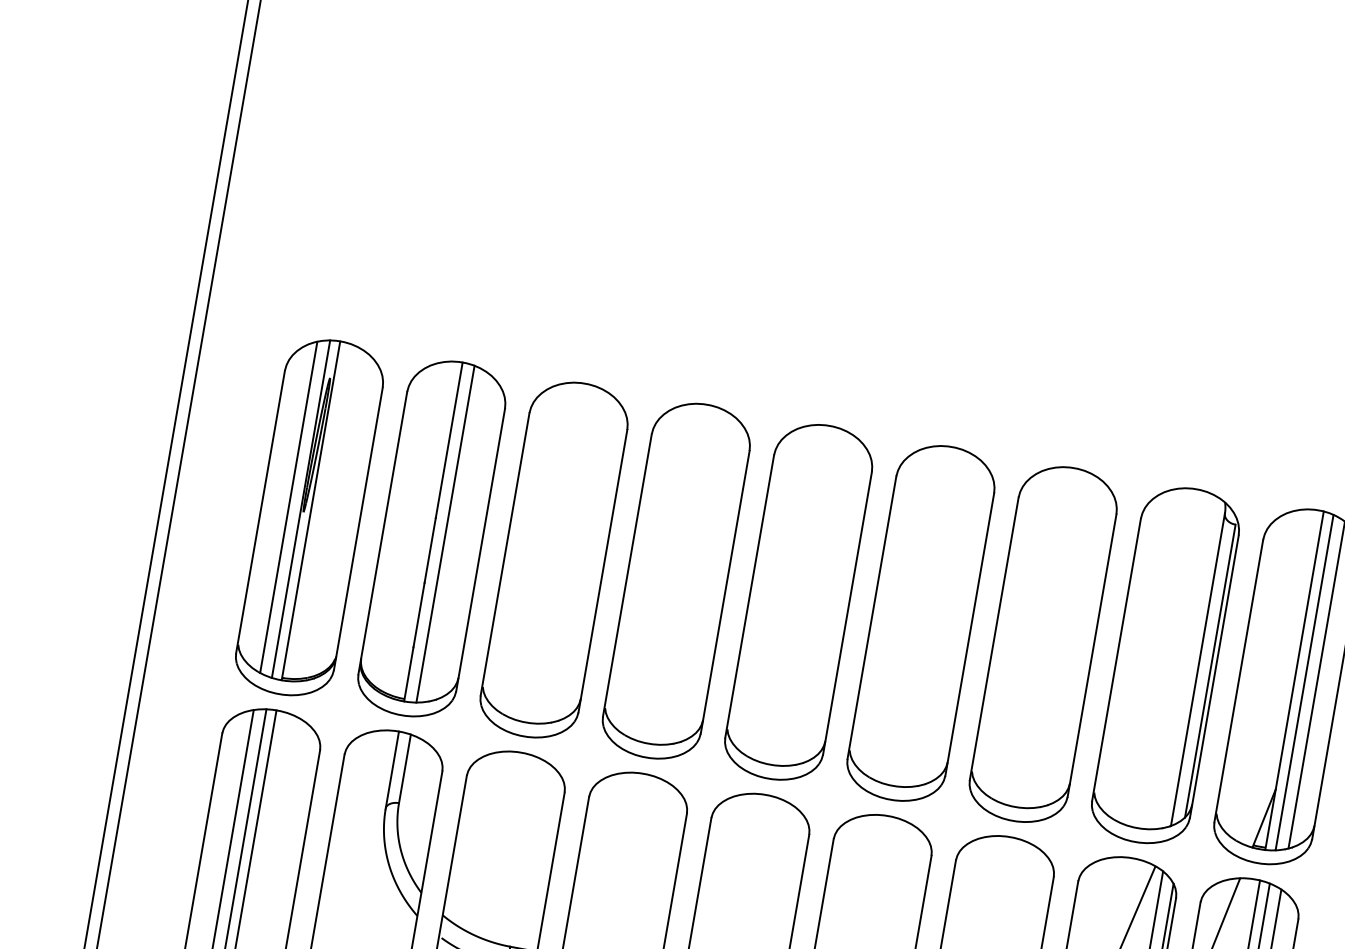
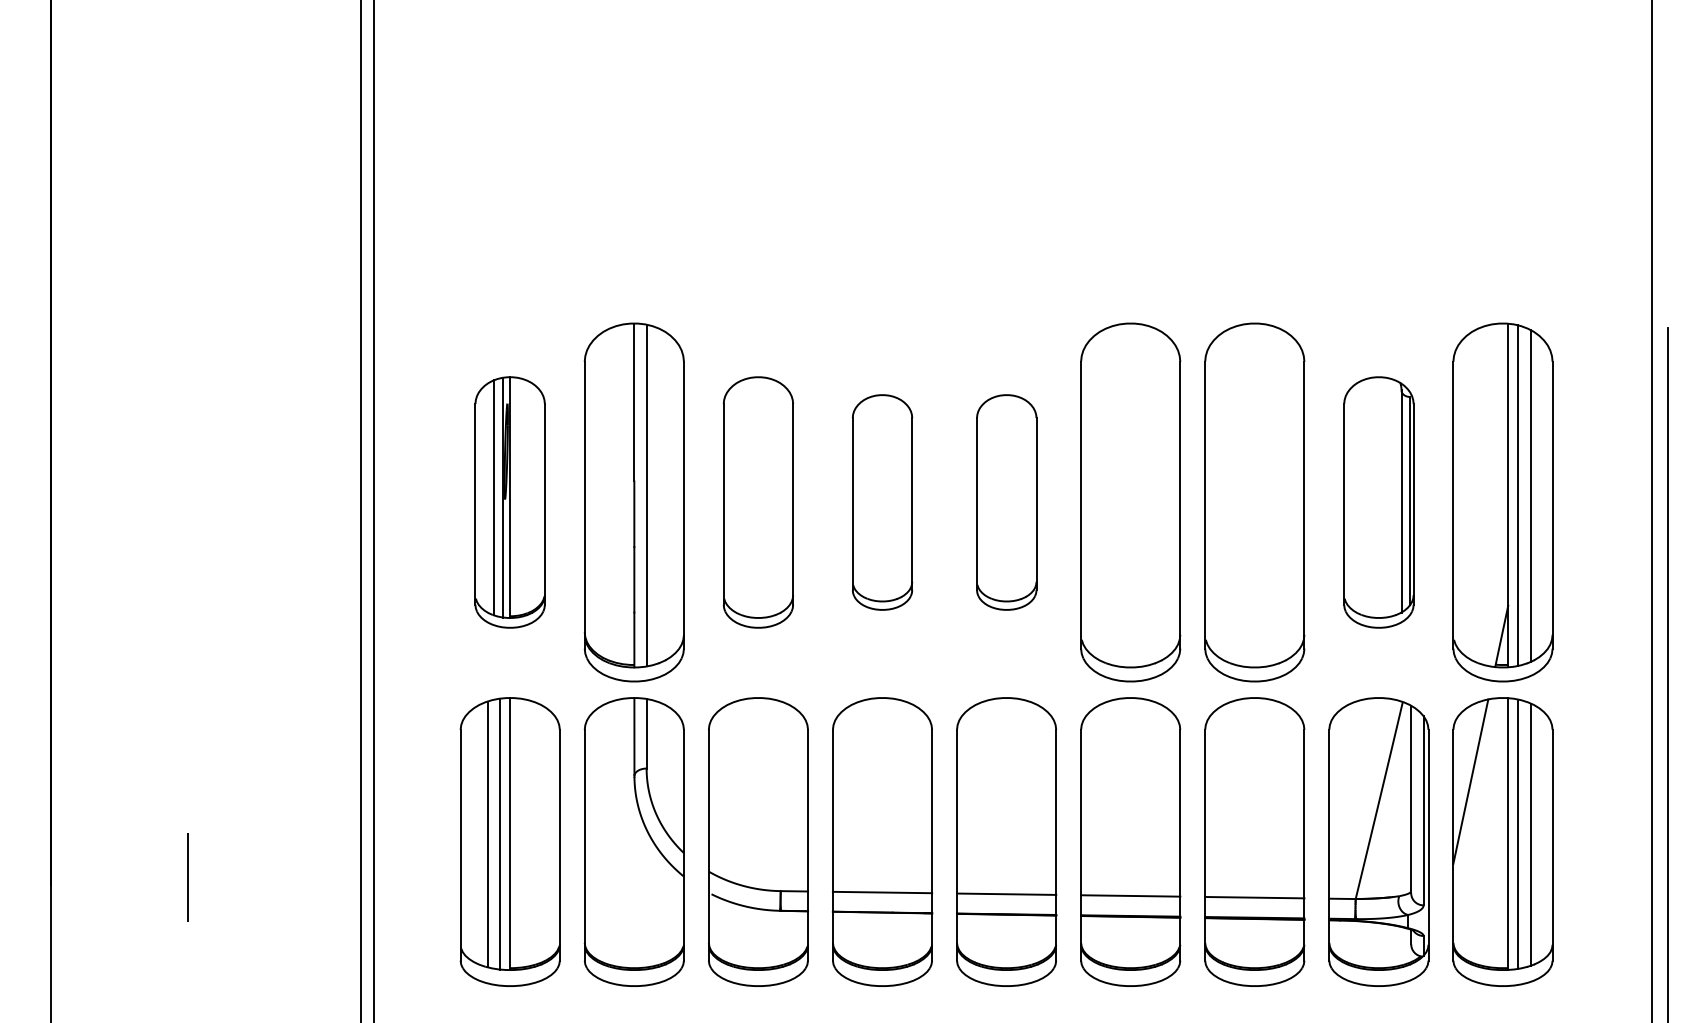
part: (309, 517) -> (509, 502), size x0.7
part: (554, 560) -> (758, 502), size x0.7
part: (676, 581) -> (882, 502), size x0.6
part: (798, 602) -> (1006, 502), size x0.6
part: (1165, 665) -> (1378, 502), size x0.7

